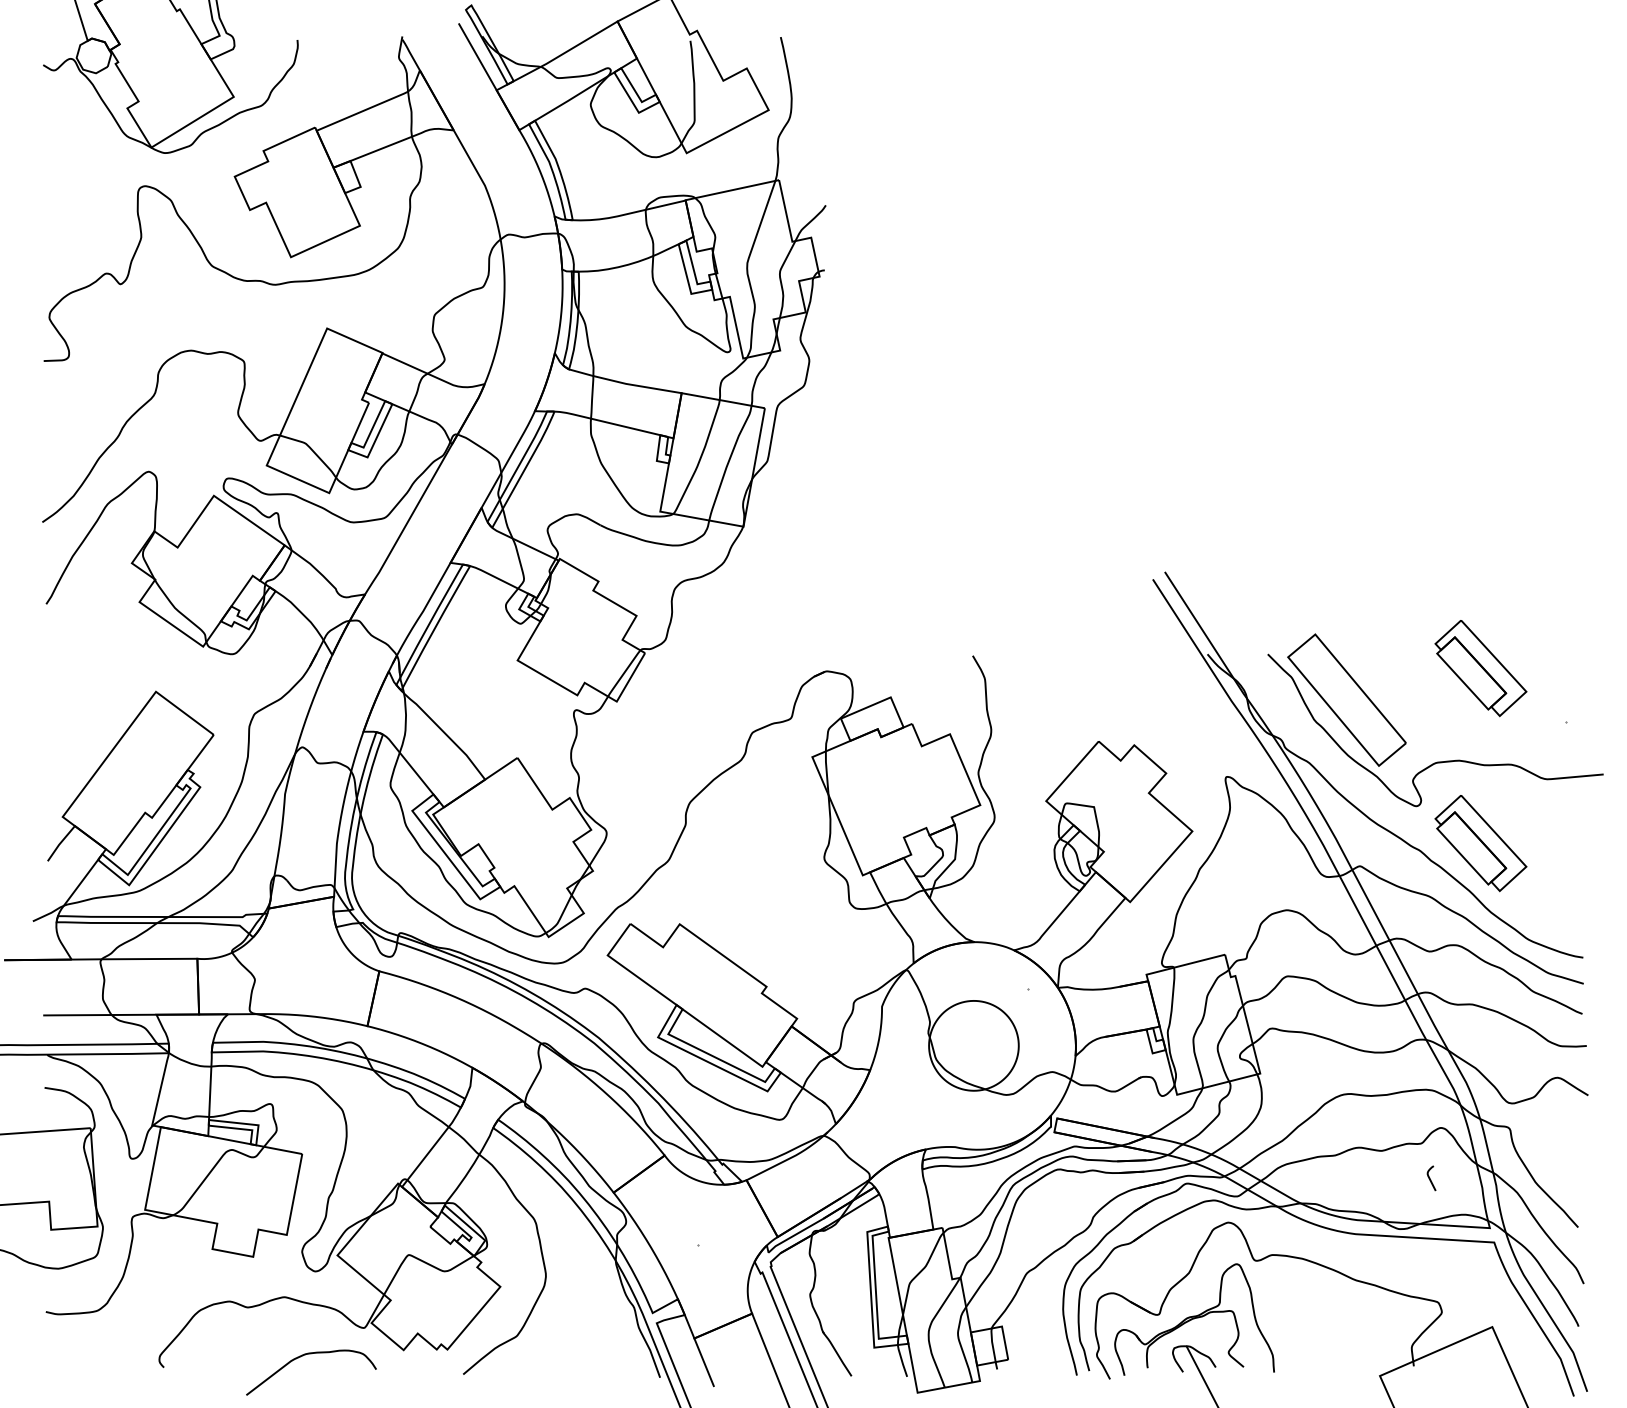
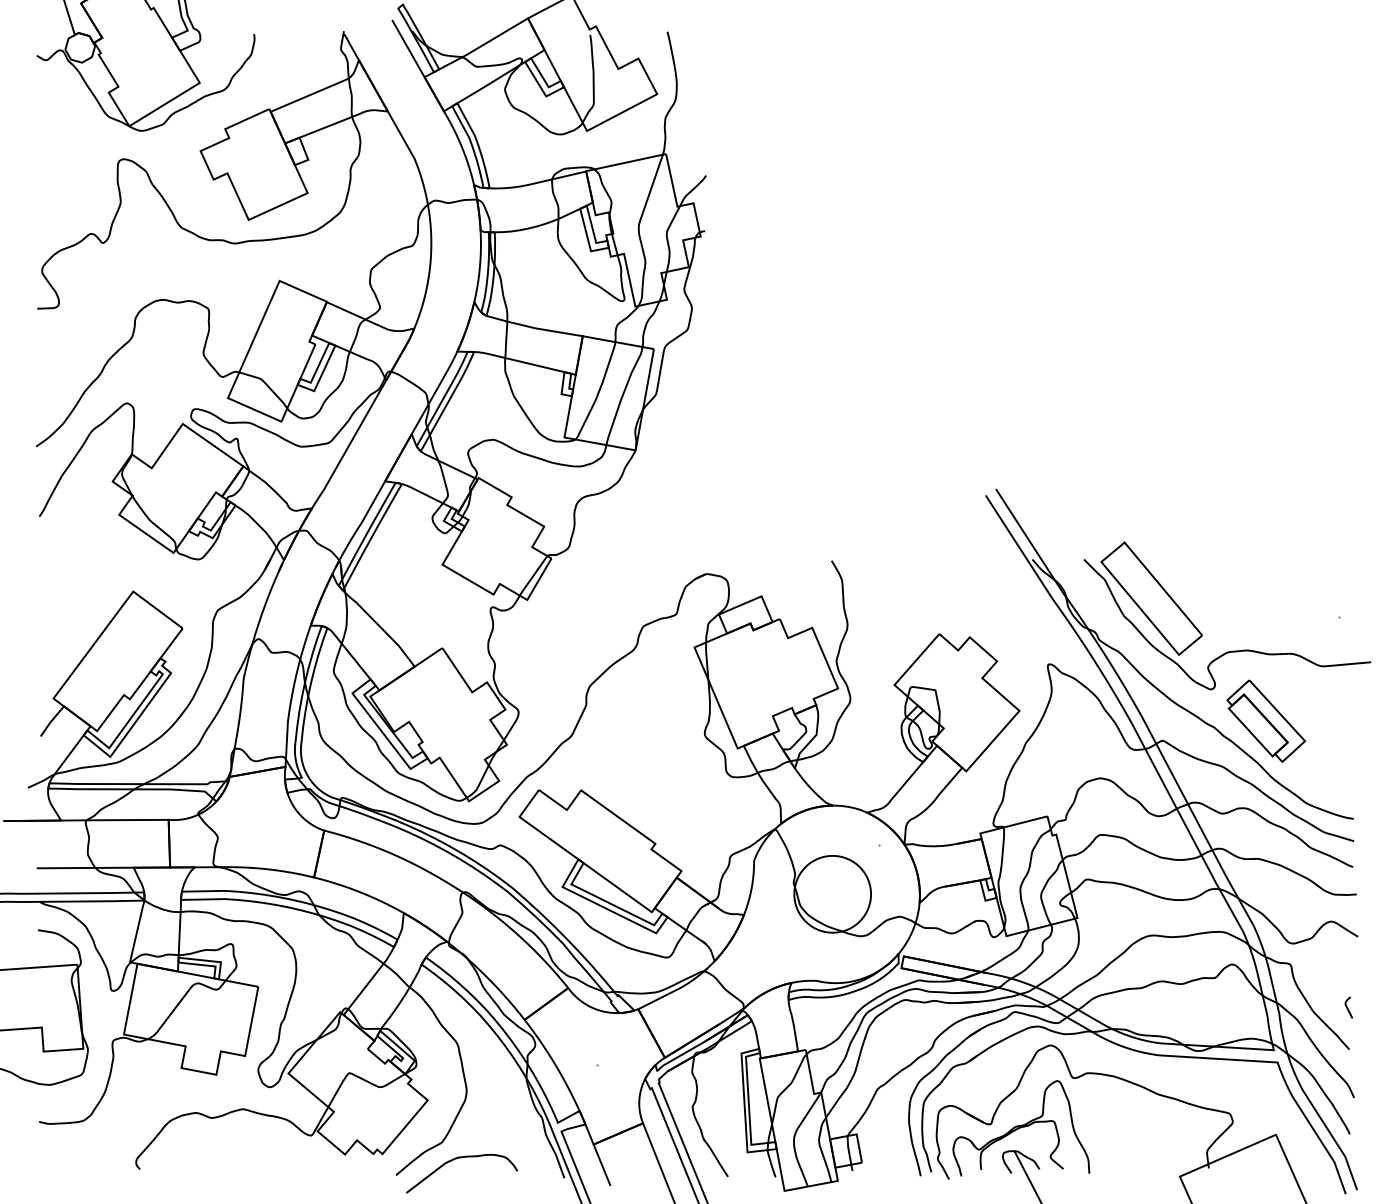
part: (1480, 668) -> (1265, 571), removed
curve: (1430, 1178) -> (1347, 1007), moved
curve: (303, 1356) -> (455, 1159), moved

